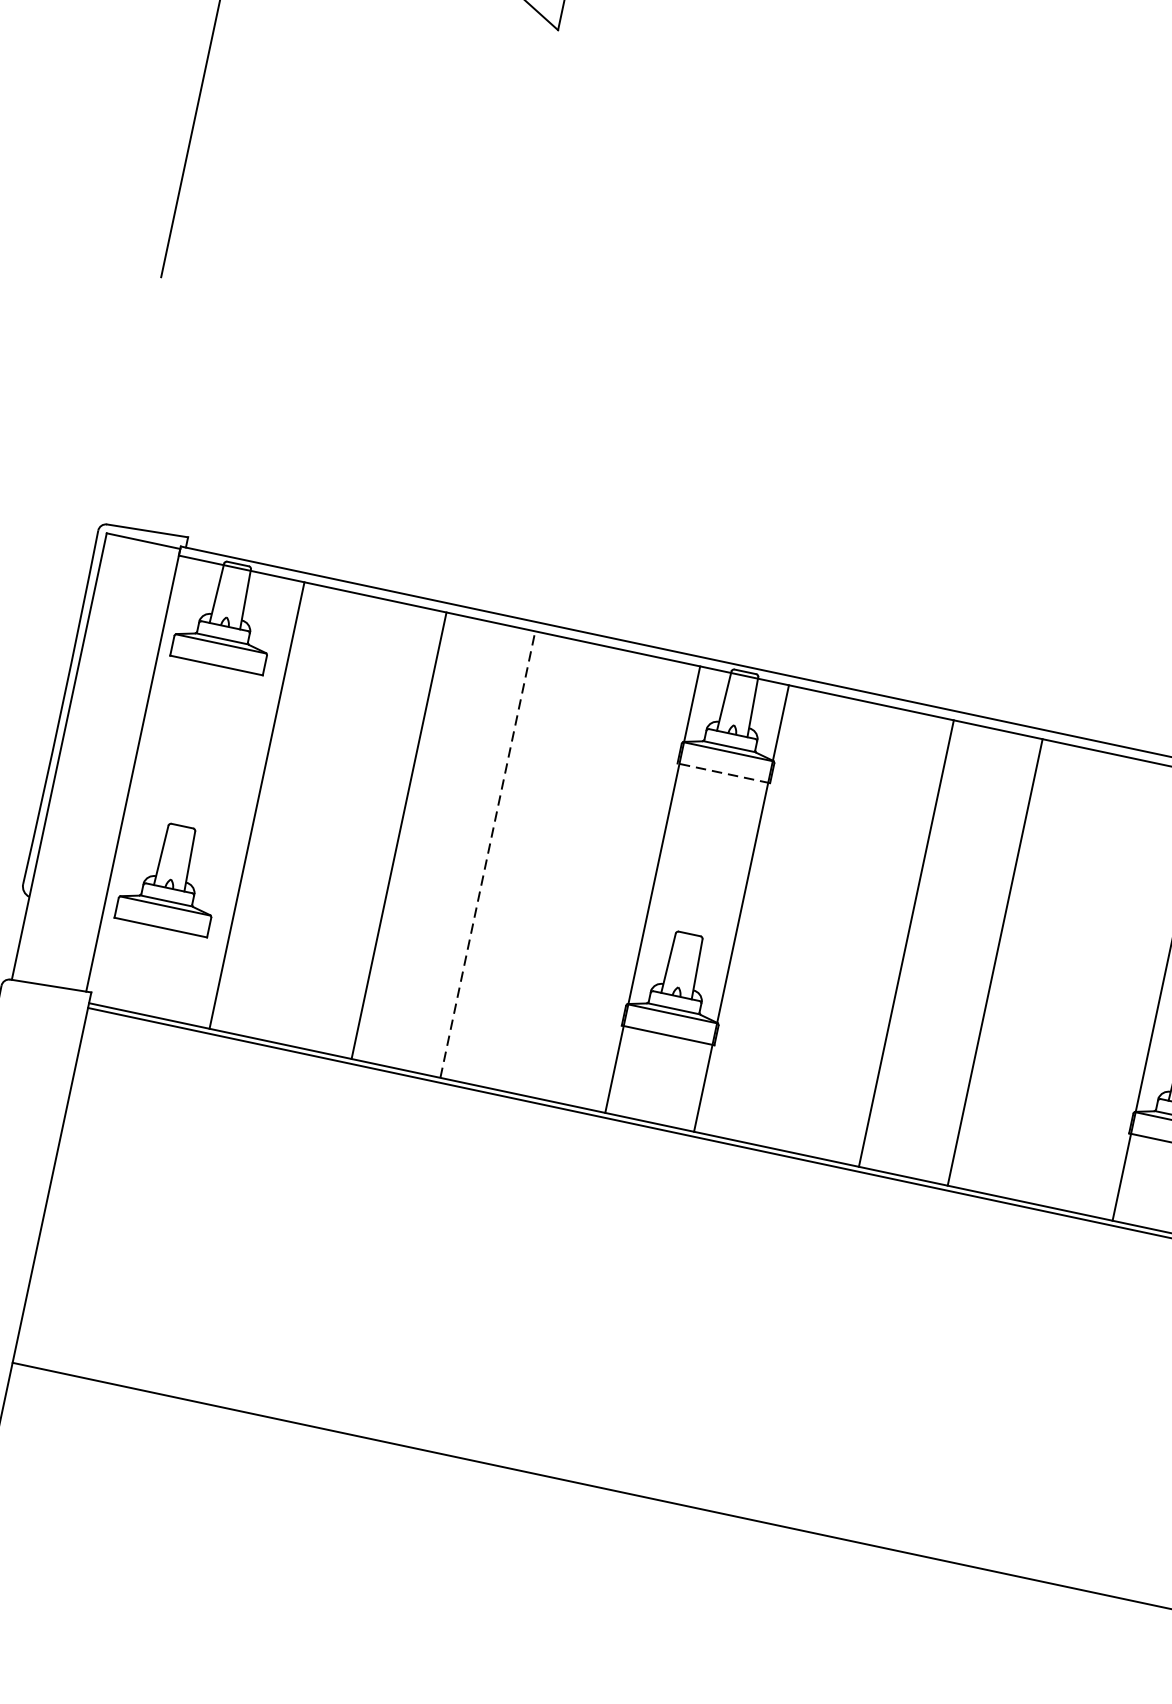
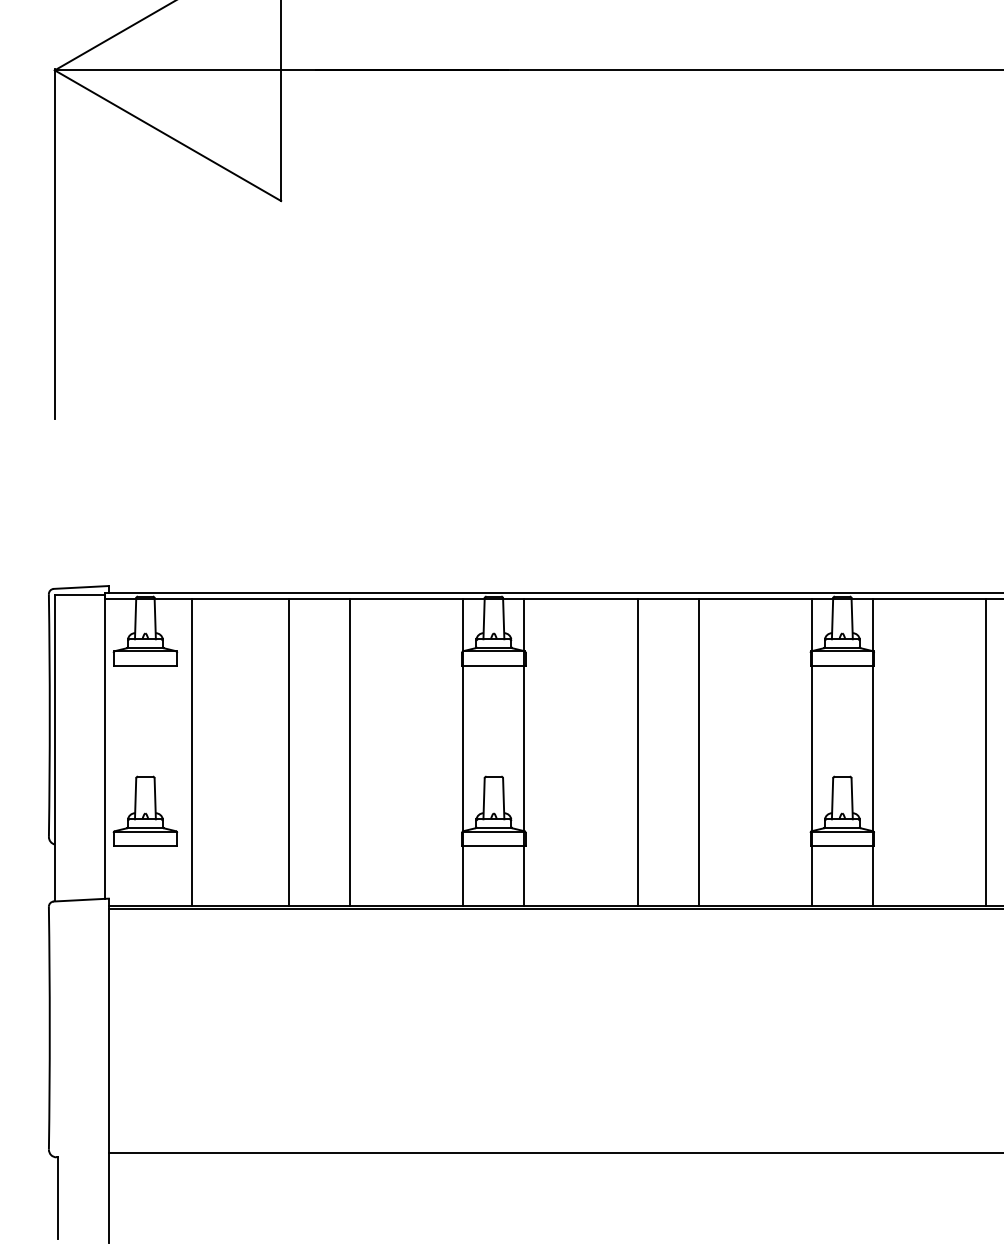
line: (723, 773) -> (493, 666), dashed -> solid
line: (488, 854) -> (350, 752), dashed -> solid

